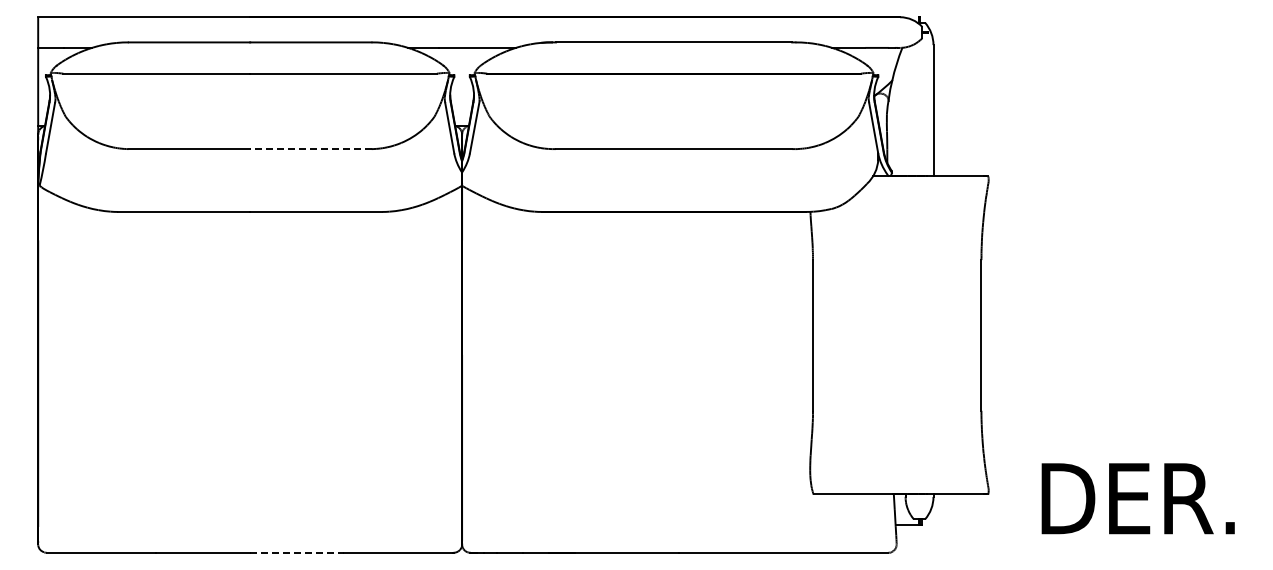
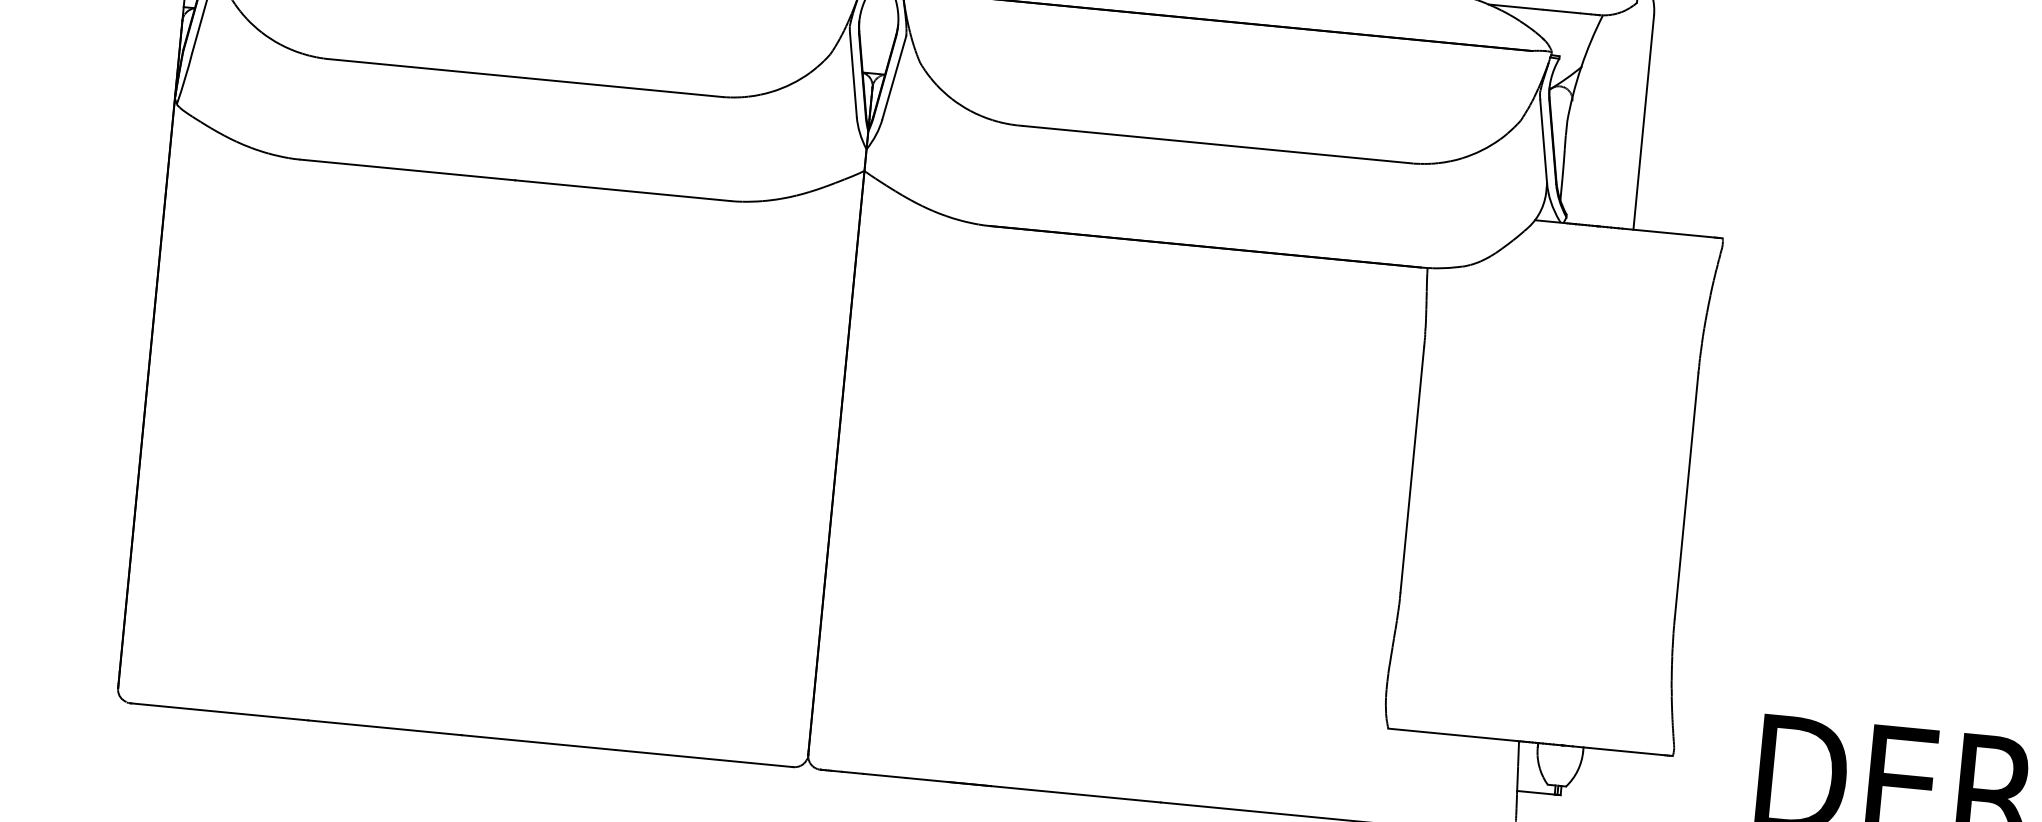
line: (310, 149) -> (623, 88), dashed -> solid
line: (297, 552) -> (539, 742), dashed -> solid

